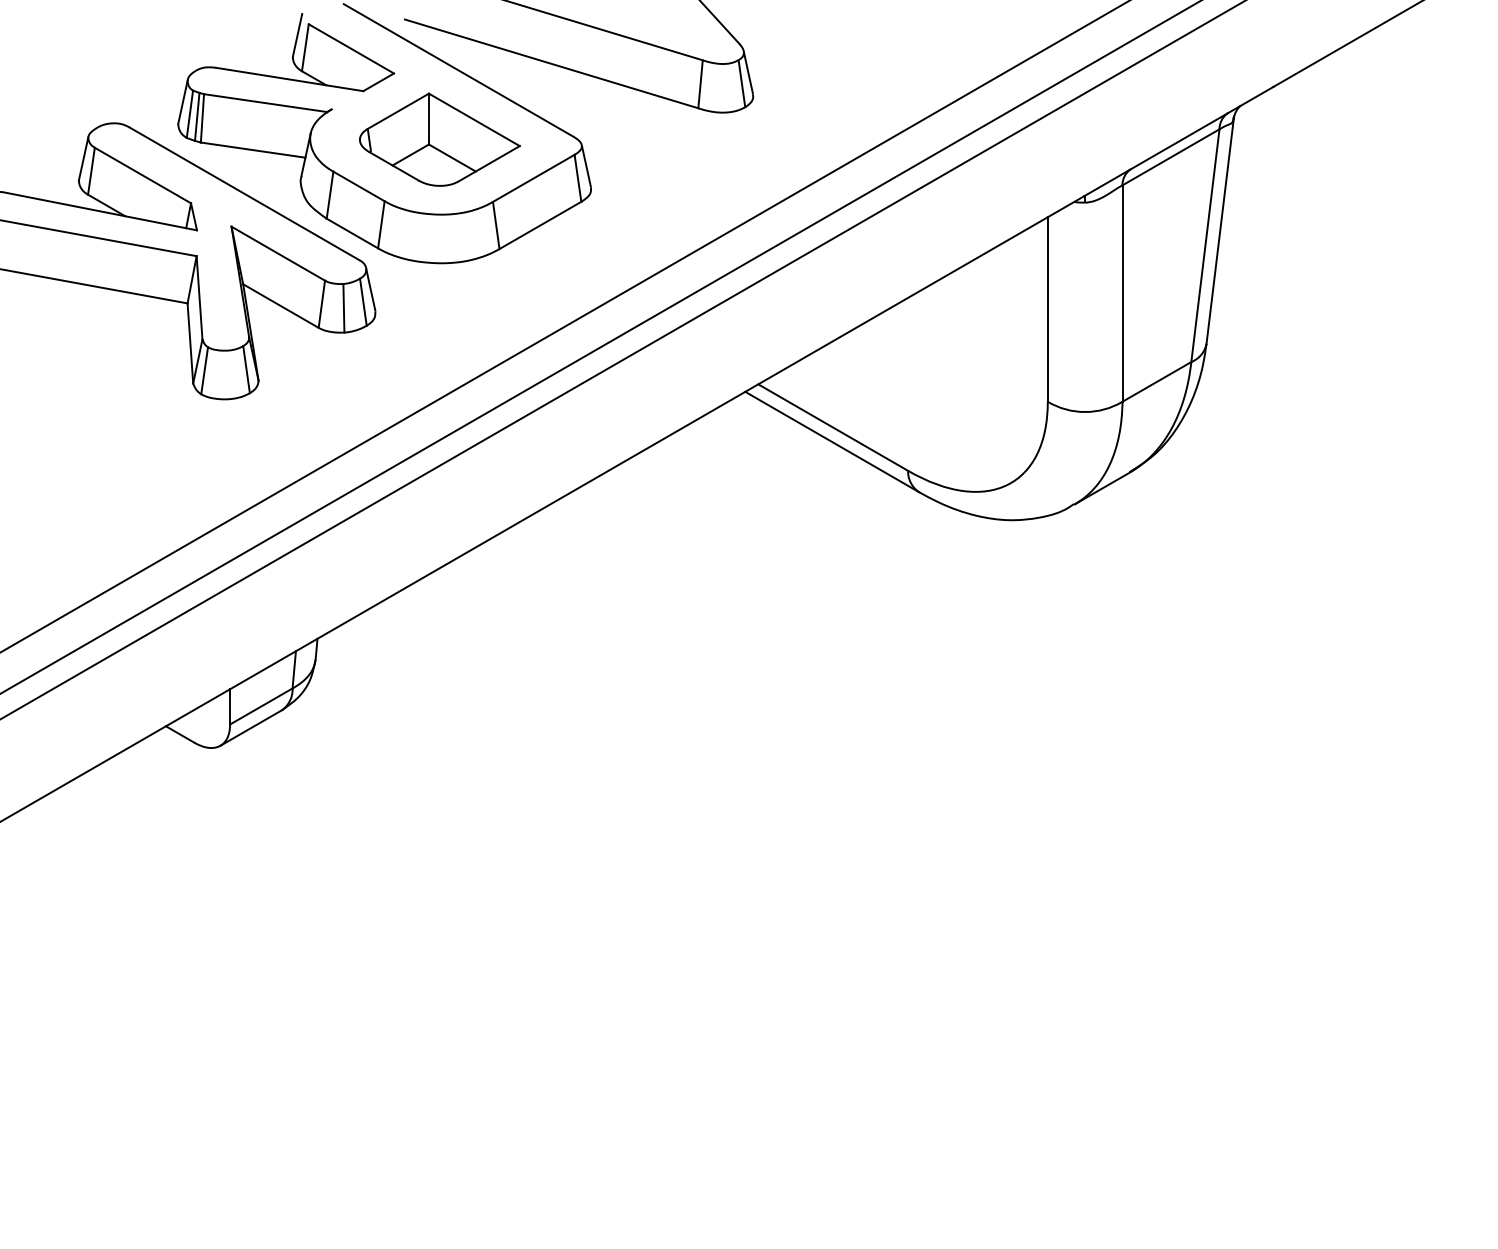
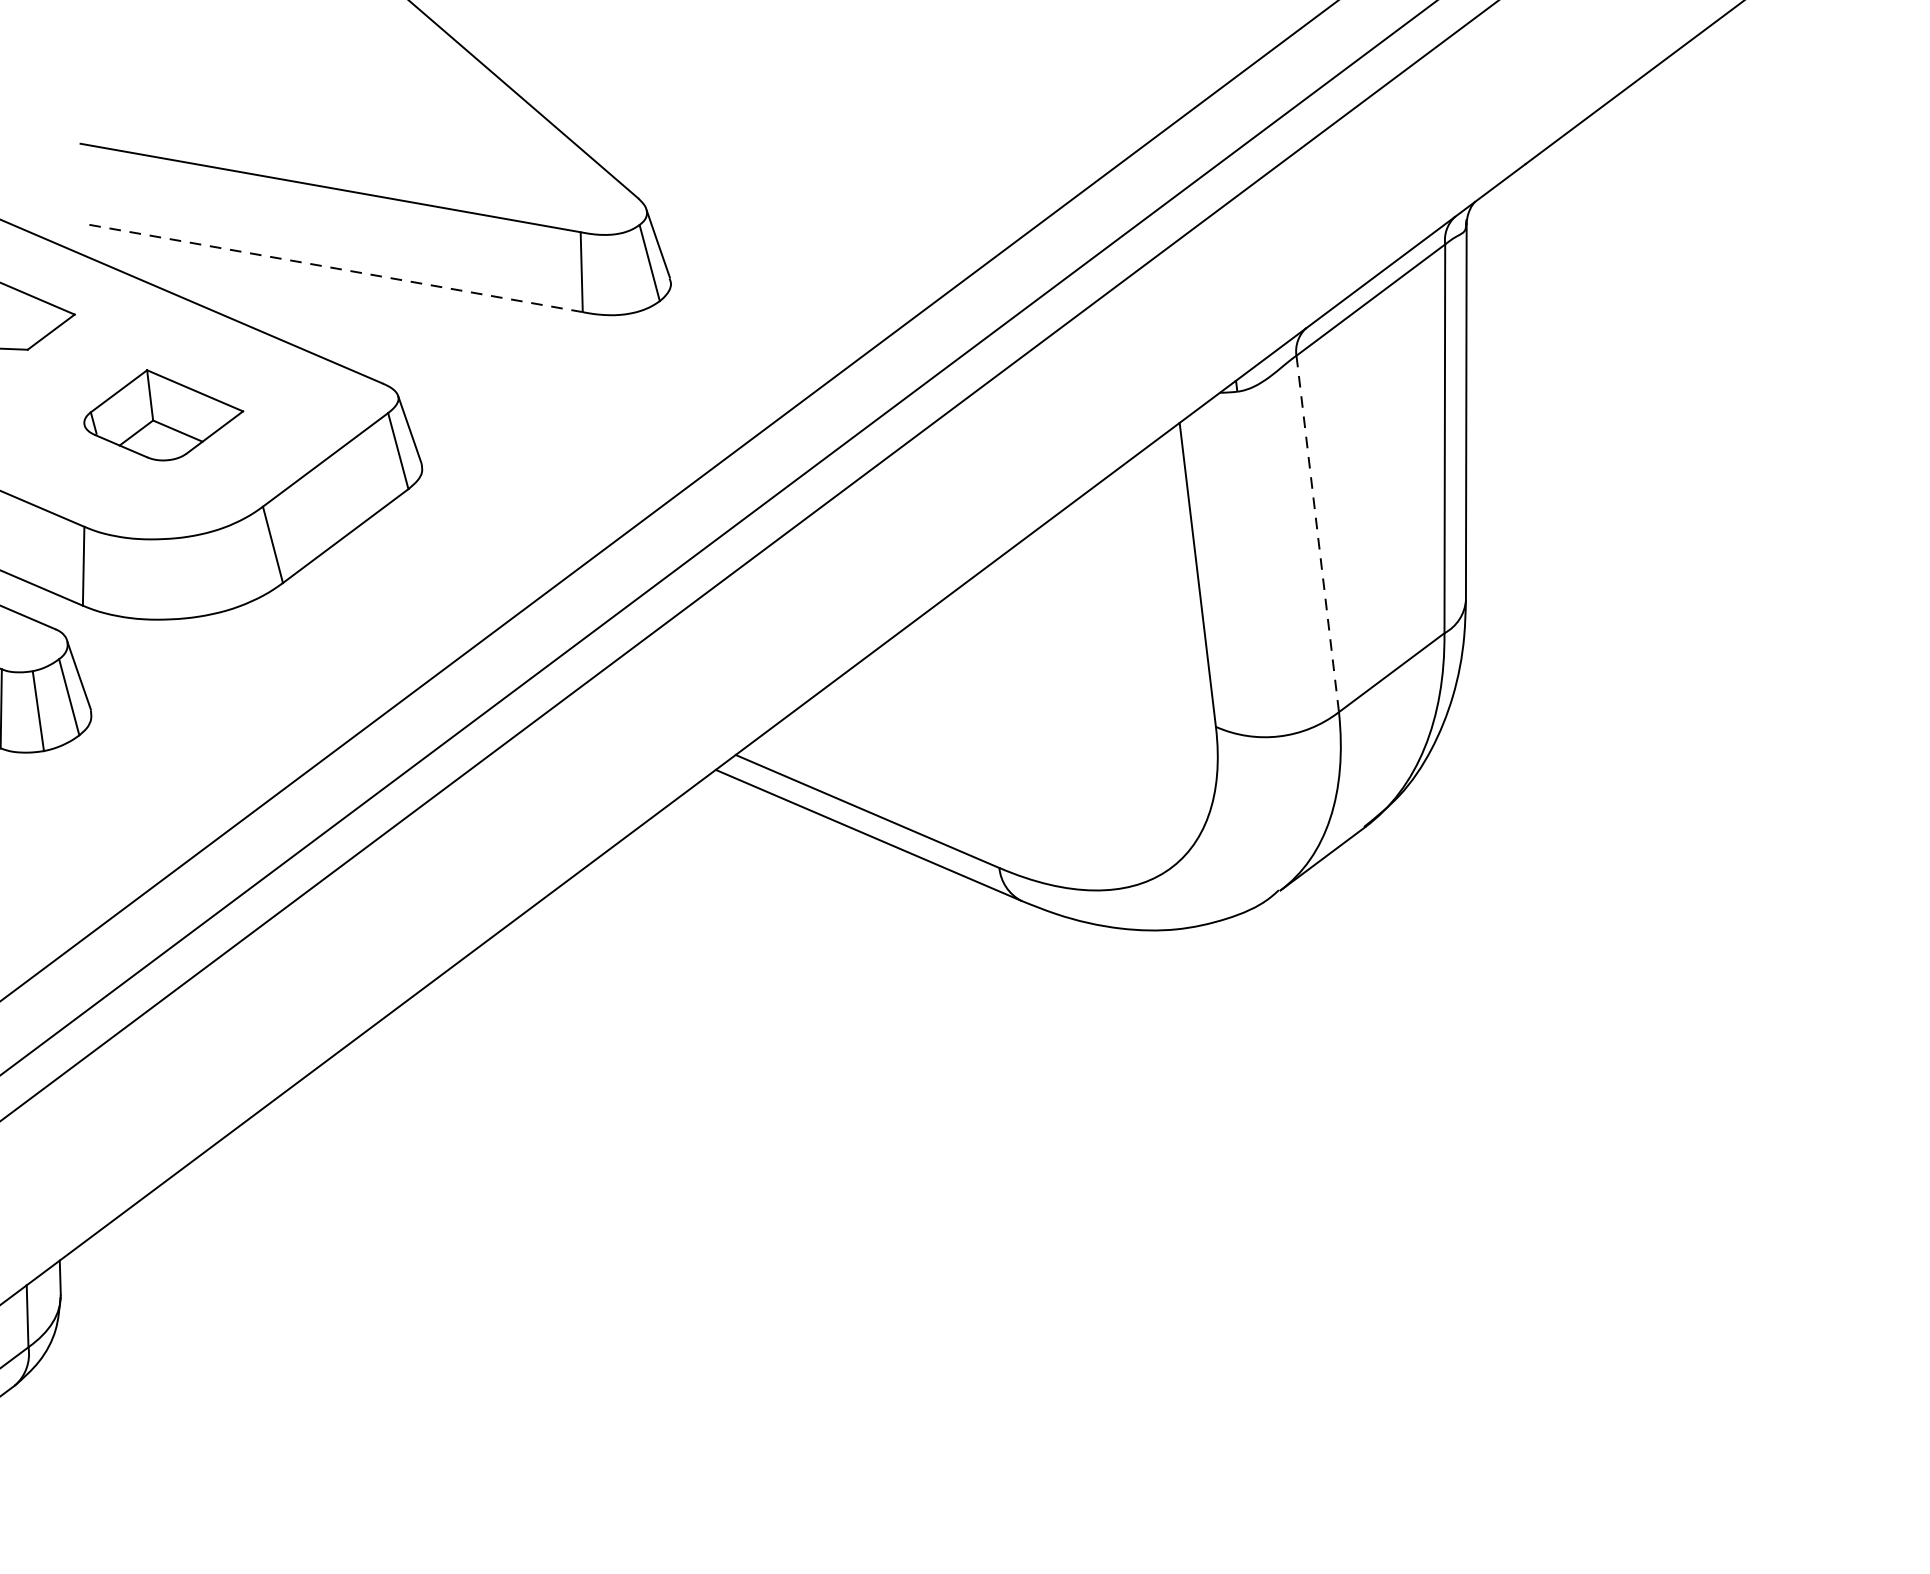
line: (551, 63) -> (332, 267), solid -> dashed
part: (439, 139) -> (162, 414), size x0.6
line: (1122, 294) -> (1317, 535), solid -> dashed

